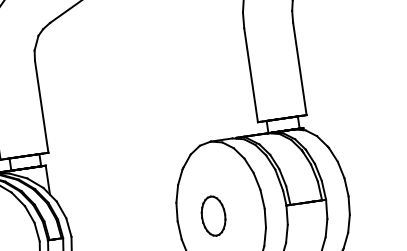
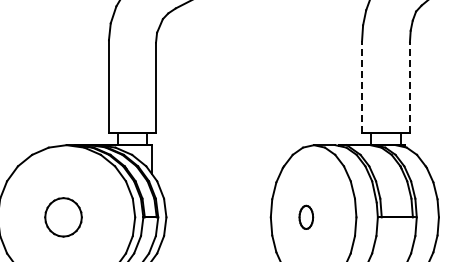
line: (299, 68) -> (409, 87), solid -> dashed
line: (251, 74) -> (362, 86), solid -> dashed
part: (213, 216) -> (306, 217), size x0.6

